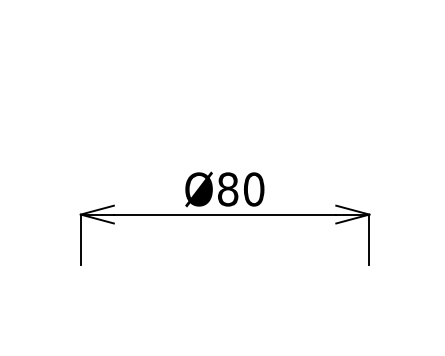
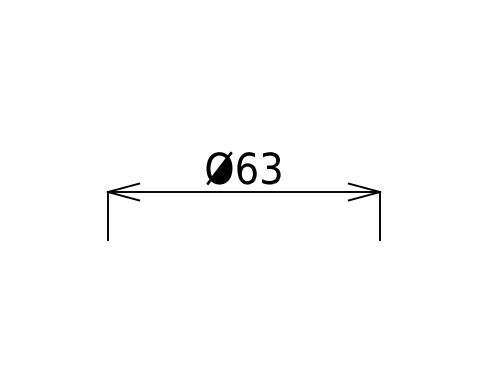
text: (241, 189) -> (259, 168), Ø80 -> Ø63

